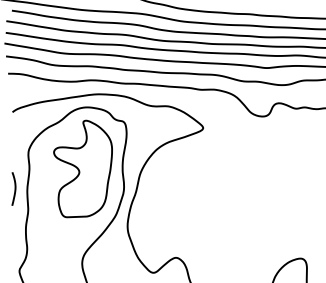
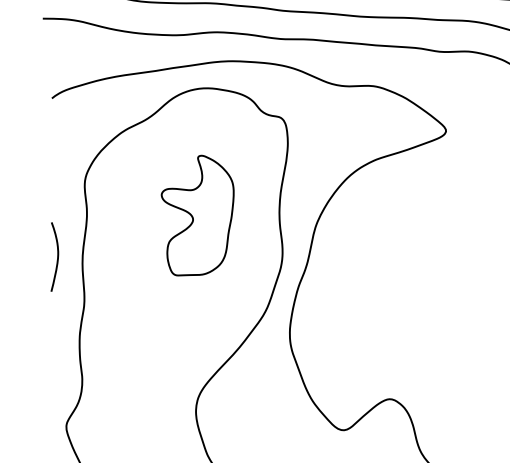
part: (82, 168) -> (196, 214), size x0.6

